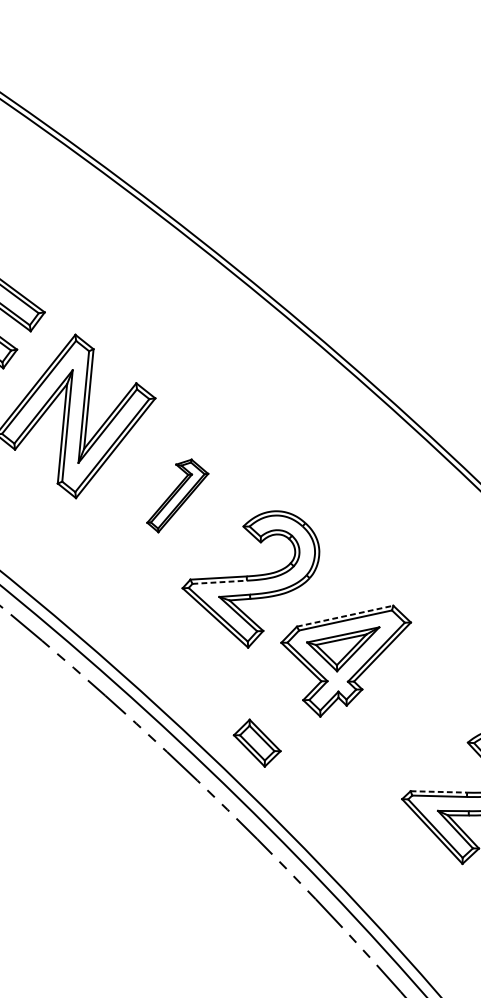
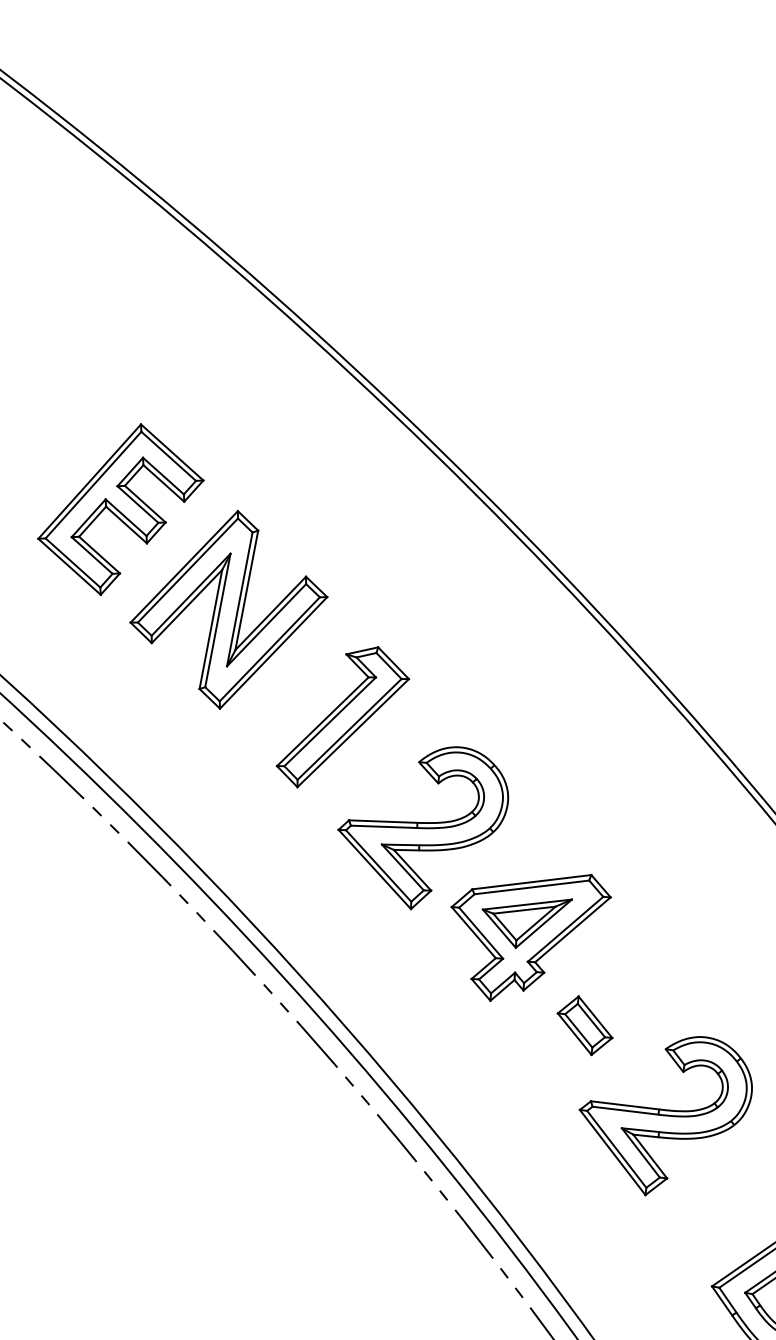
part: (177, 495) -> (342, 717), size x1.67
line: (220, 581) -> (384, 826), dashed -> solid
line: (344, 616) -> (531, 882), dashed -> solid
part: (256, 743) -> (584, 1025), moved
line: (439, 792) -> (625, 1105), dashed -> solid

